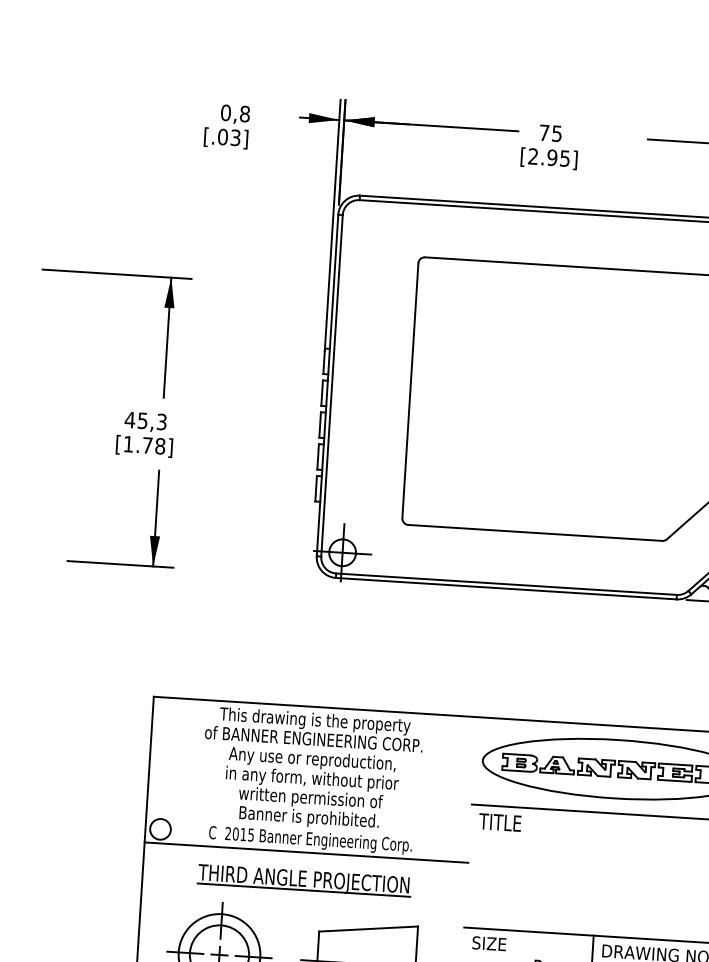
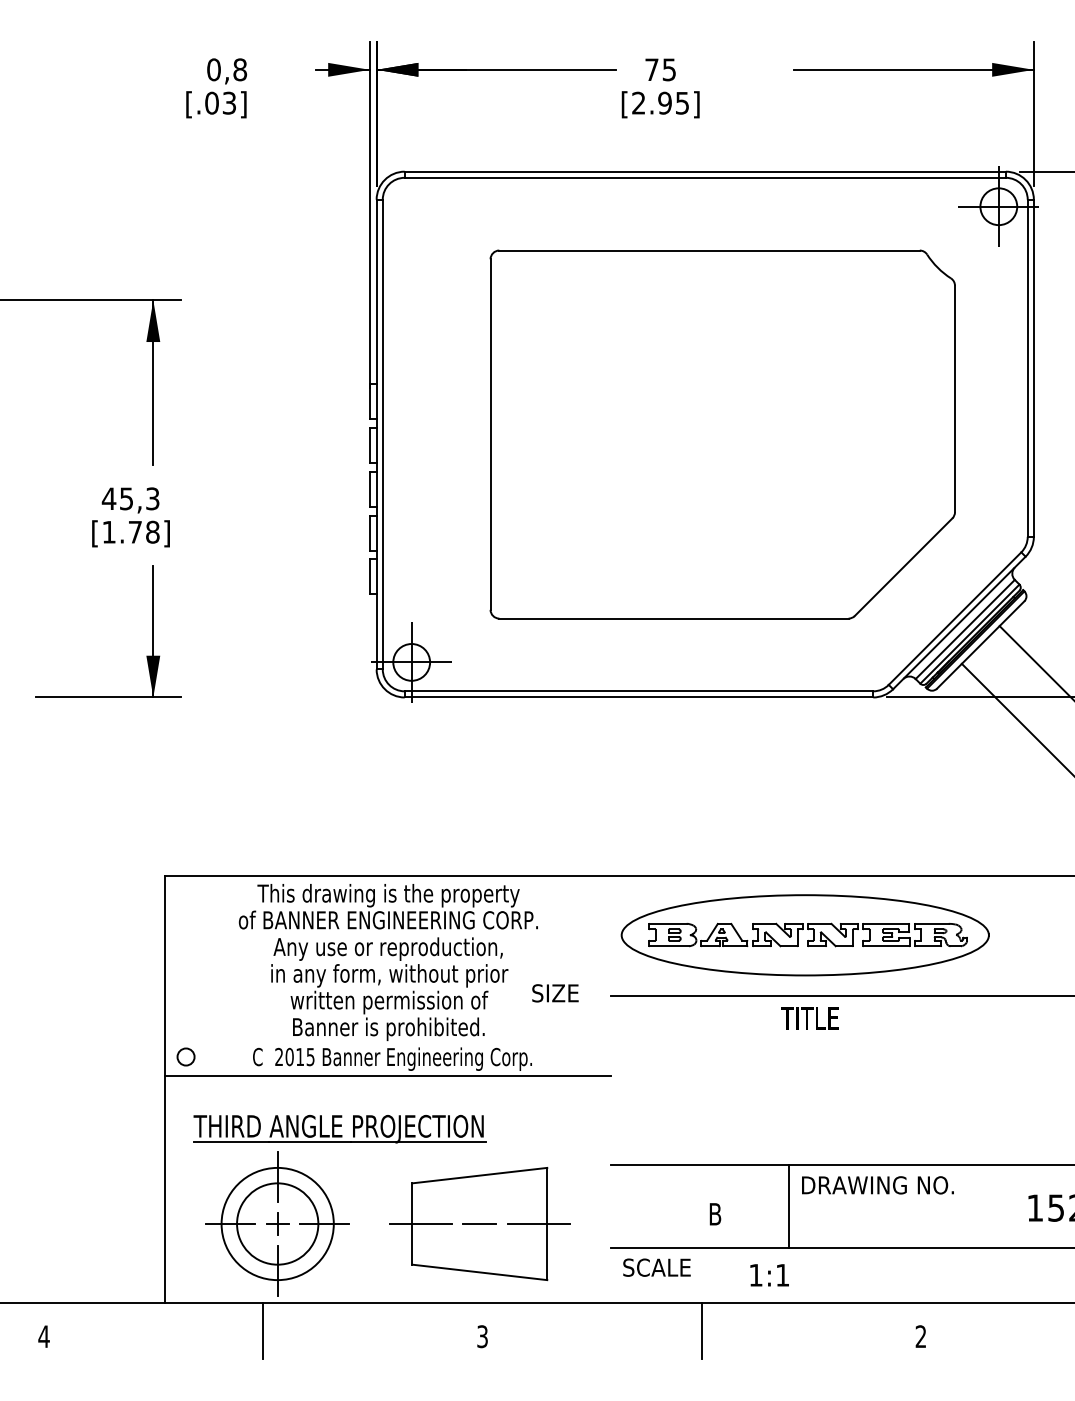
text: (499, 822) -> (809, 1018), moved
circle: (160, 828) -> (185, 1056), size x0.6
part: (304, 881) -> (339, 1129), moved
text: (489, 943) -> (555, 993), moved

